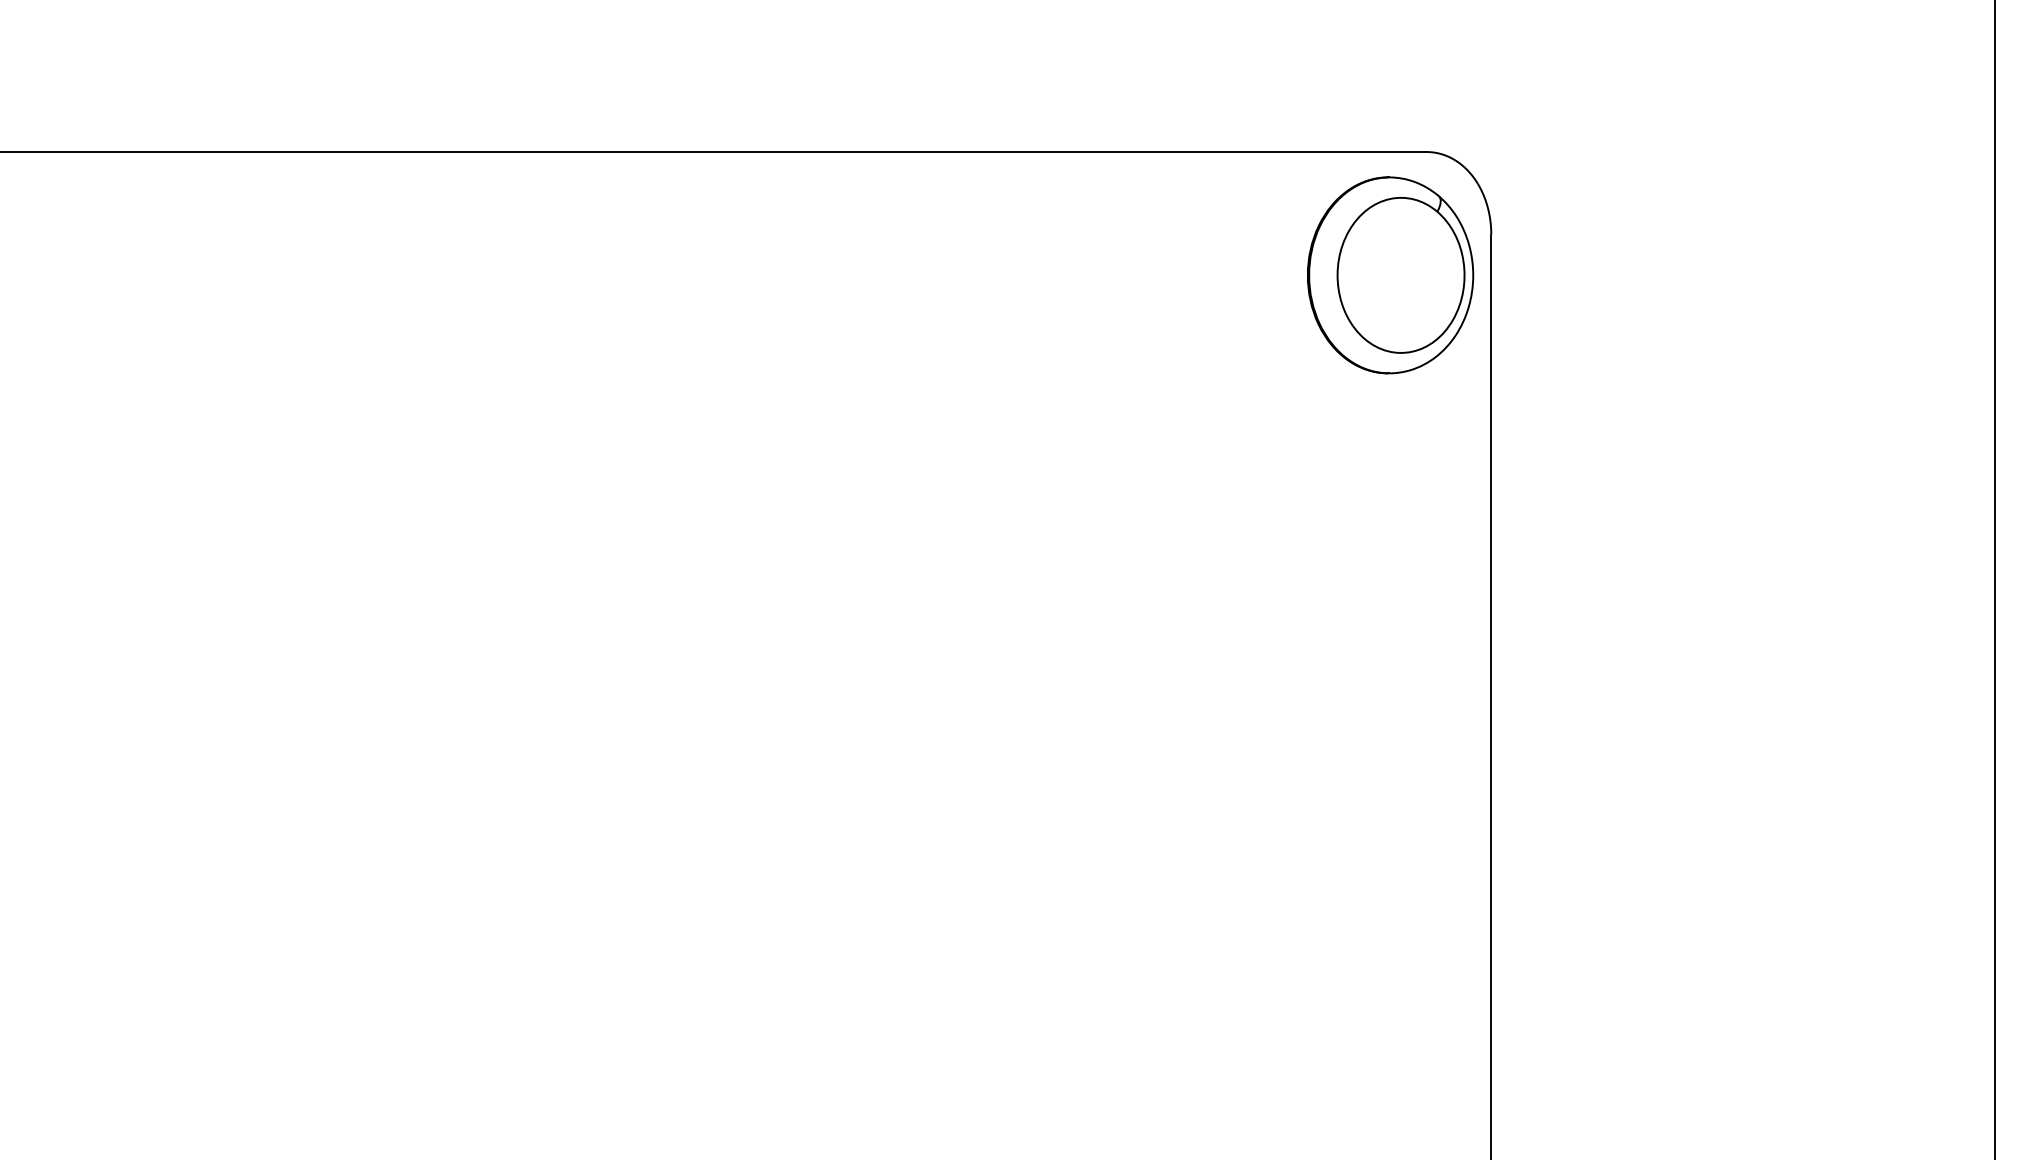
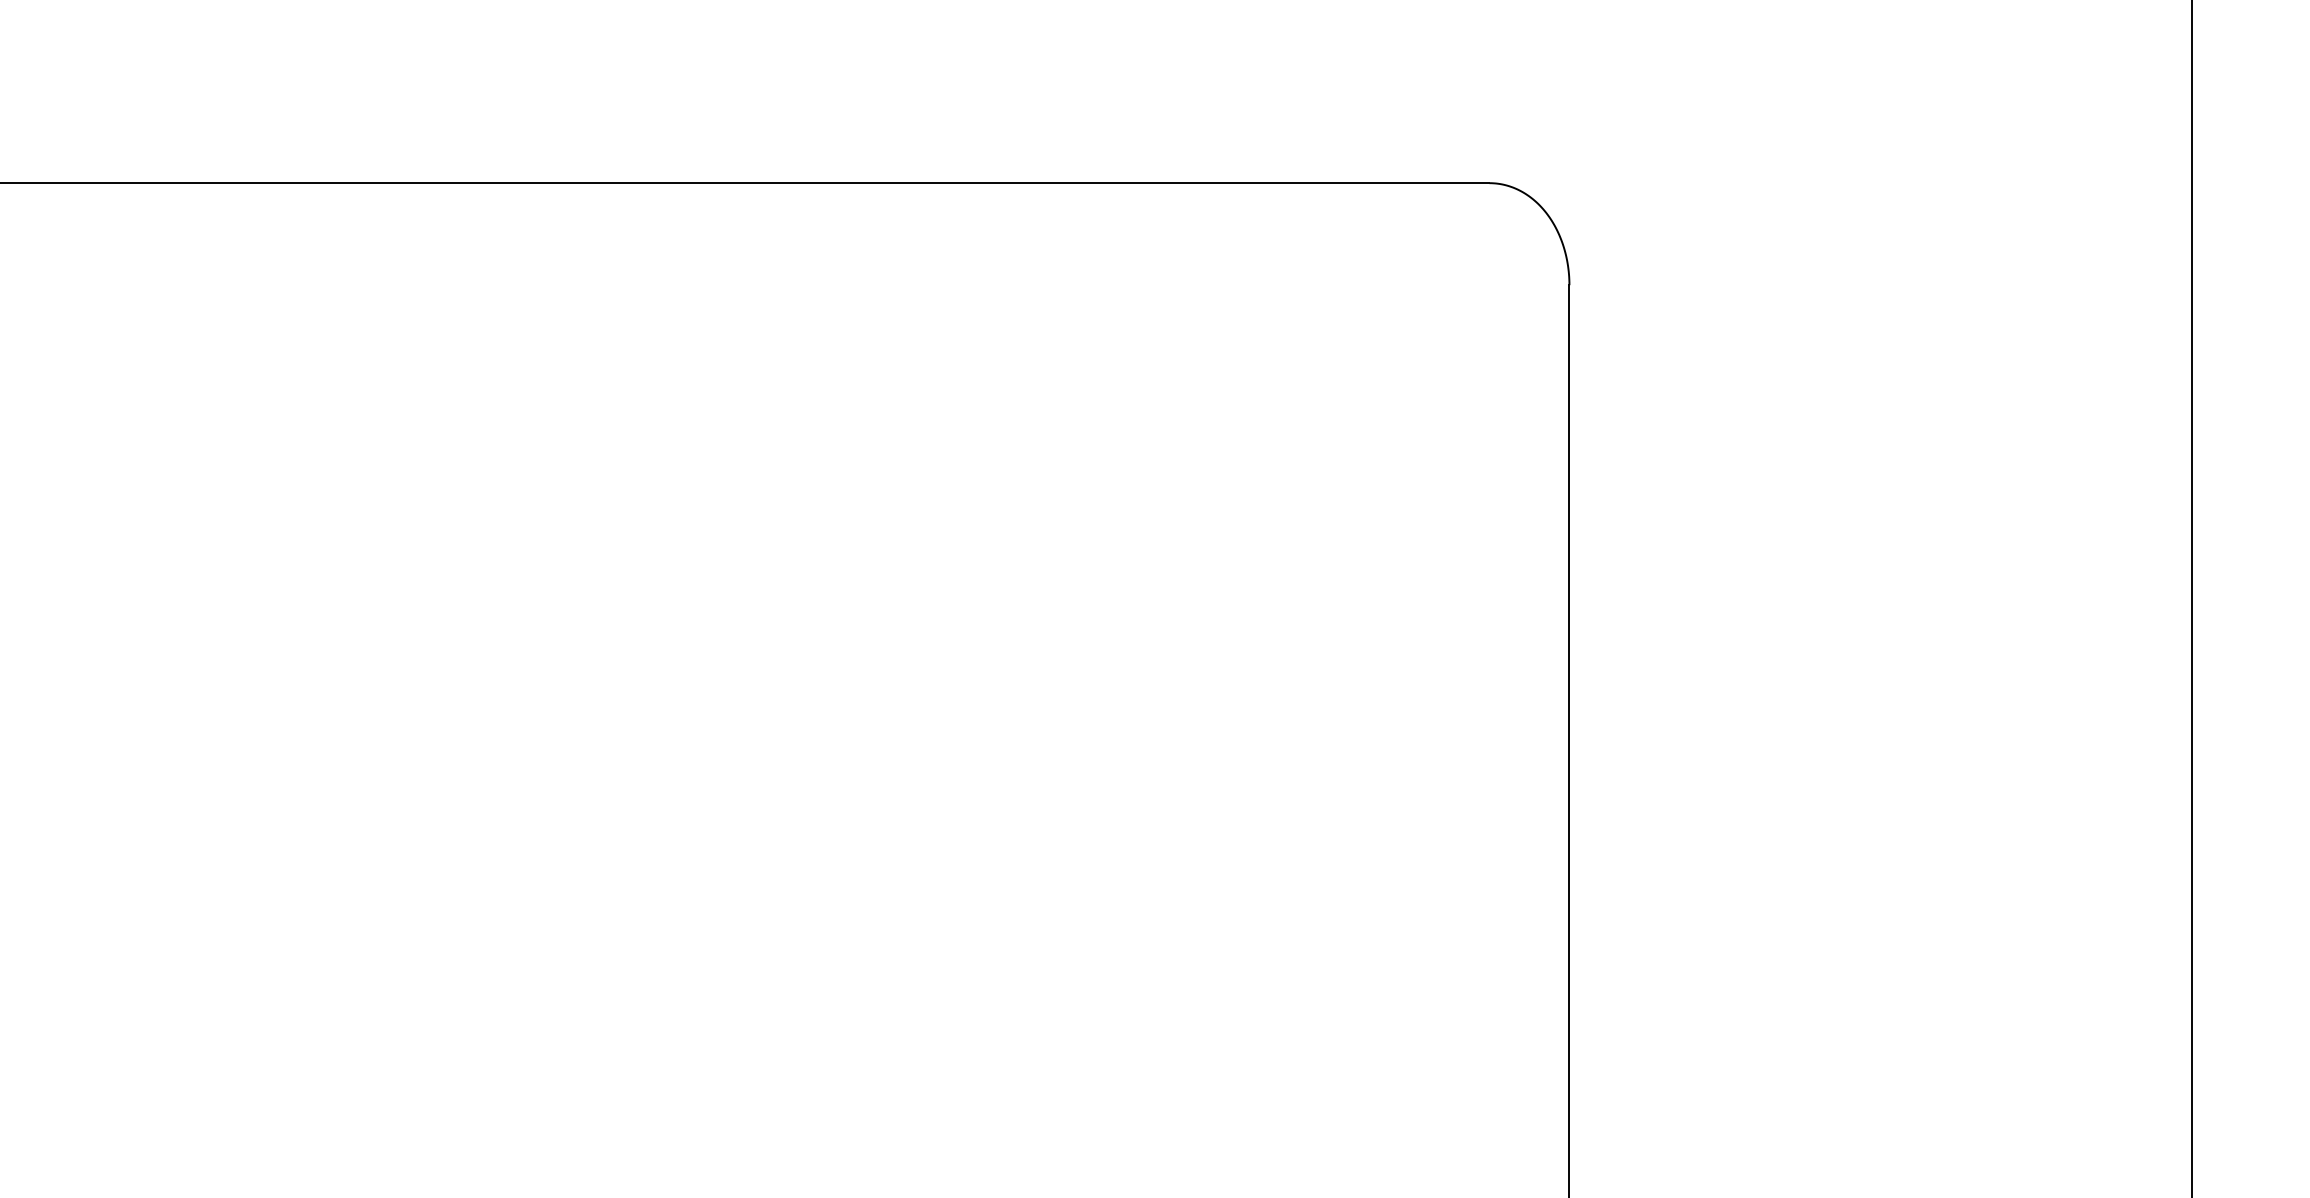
part: (1390, 275) -> (1444, 335), removed

